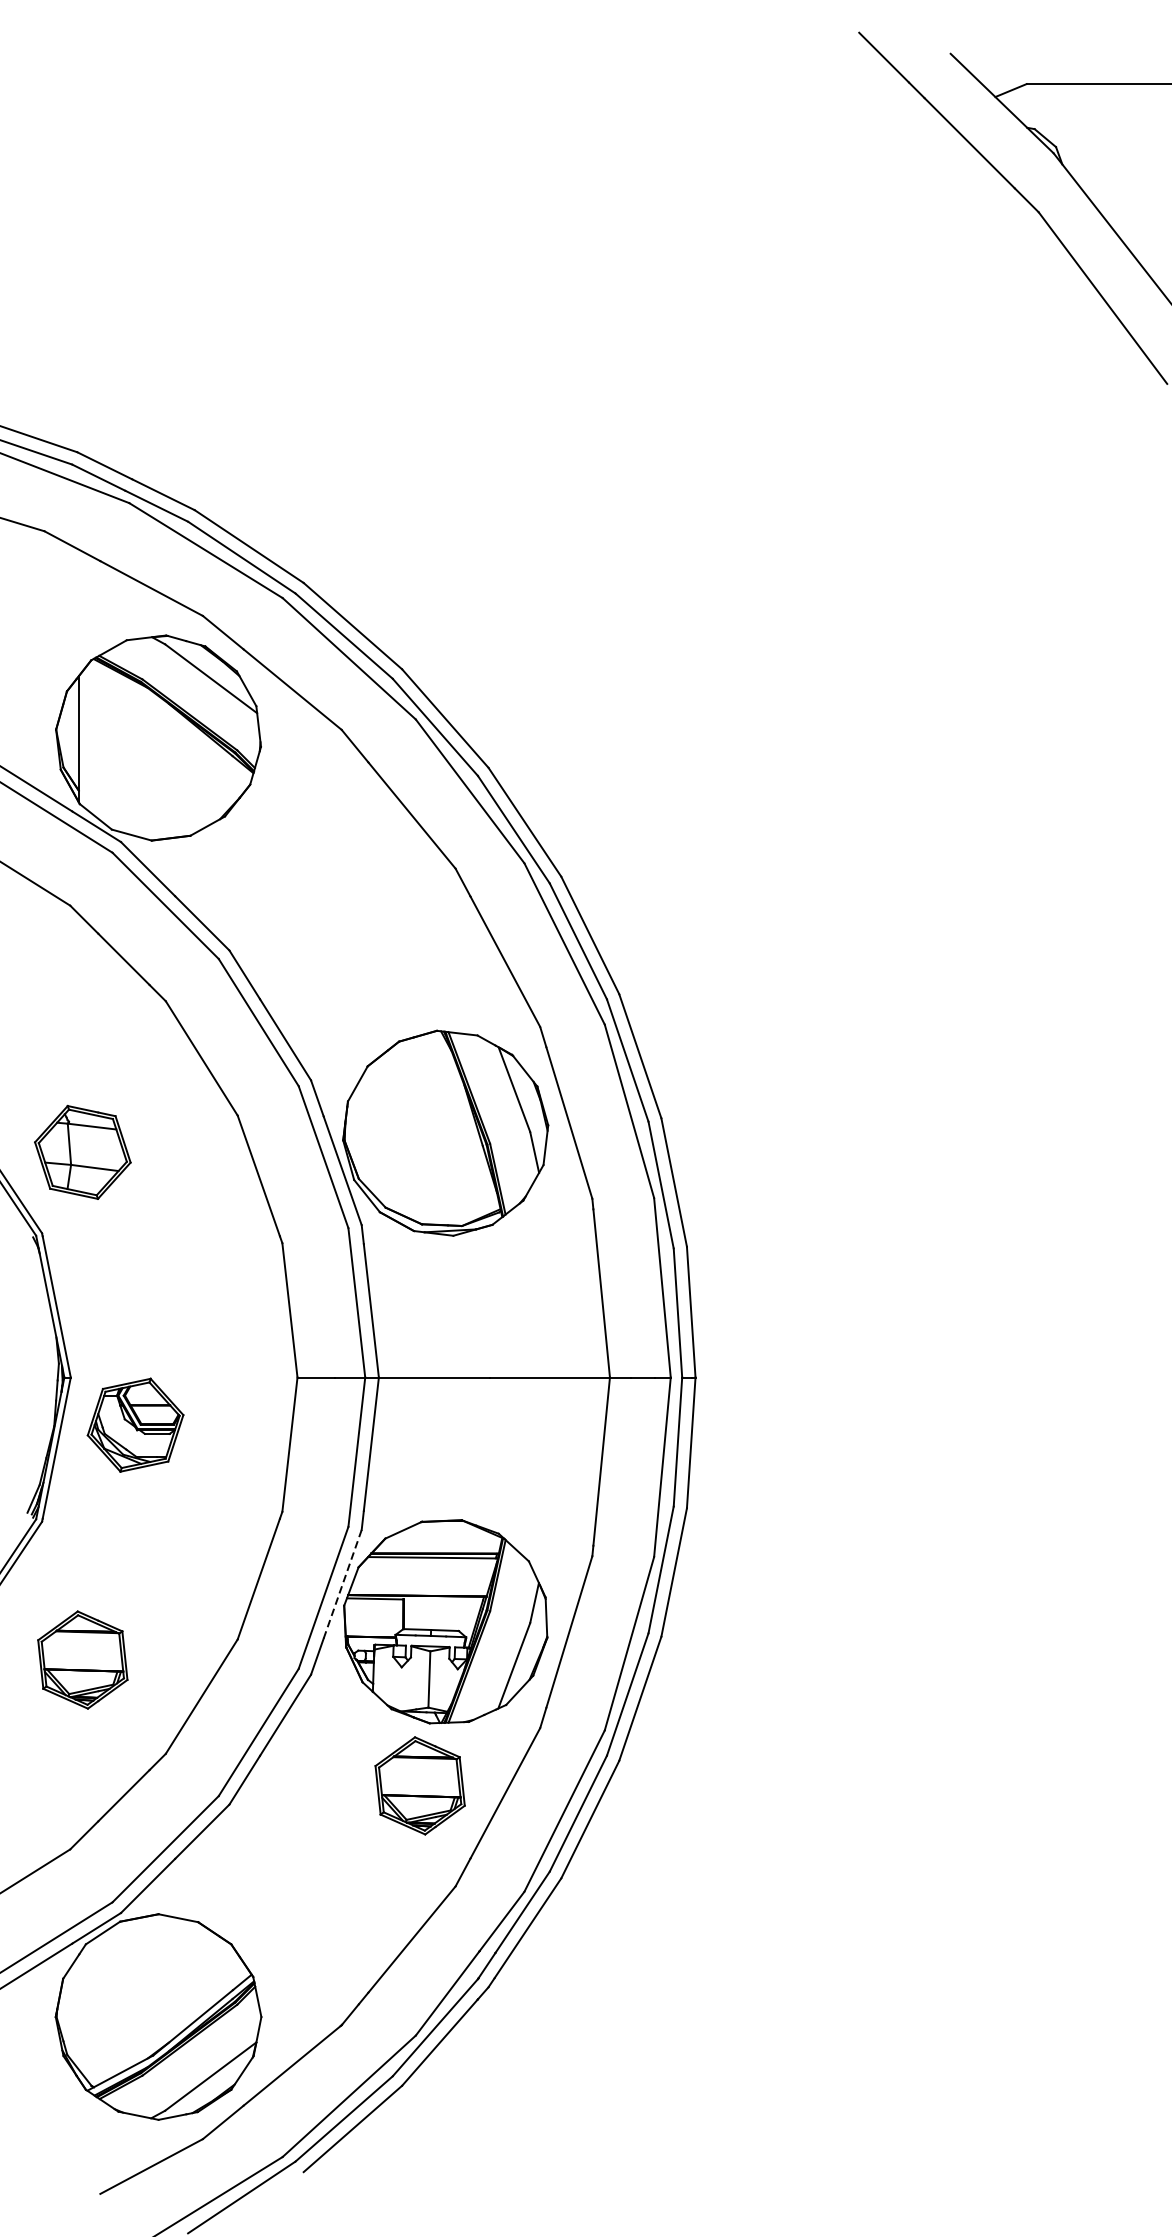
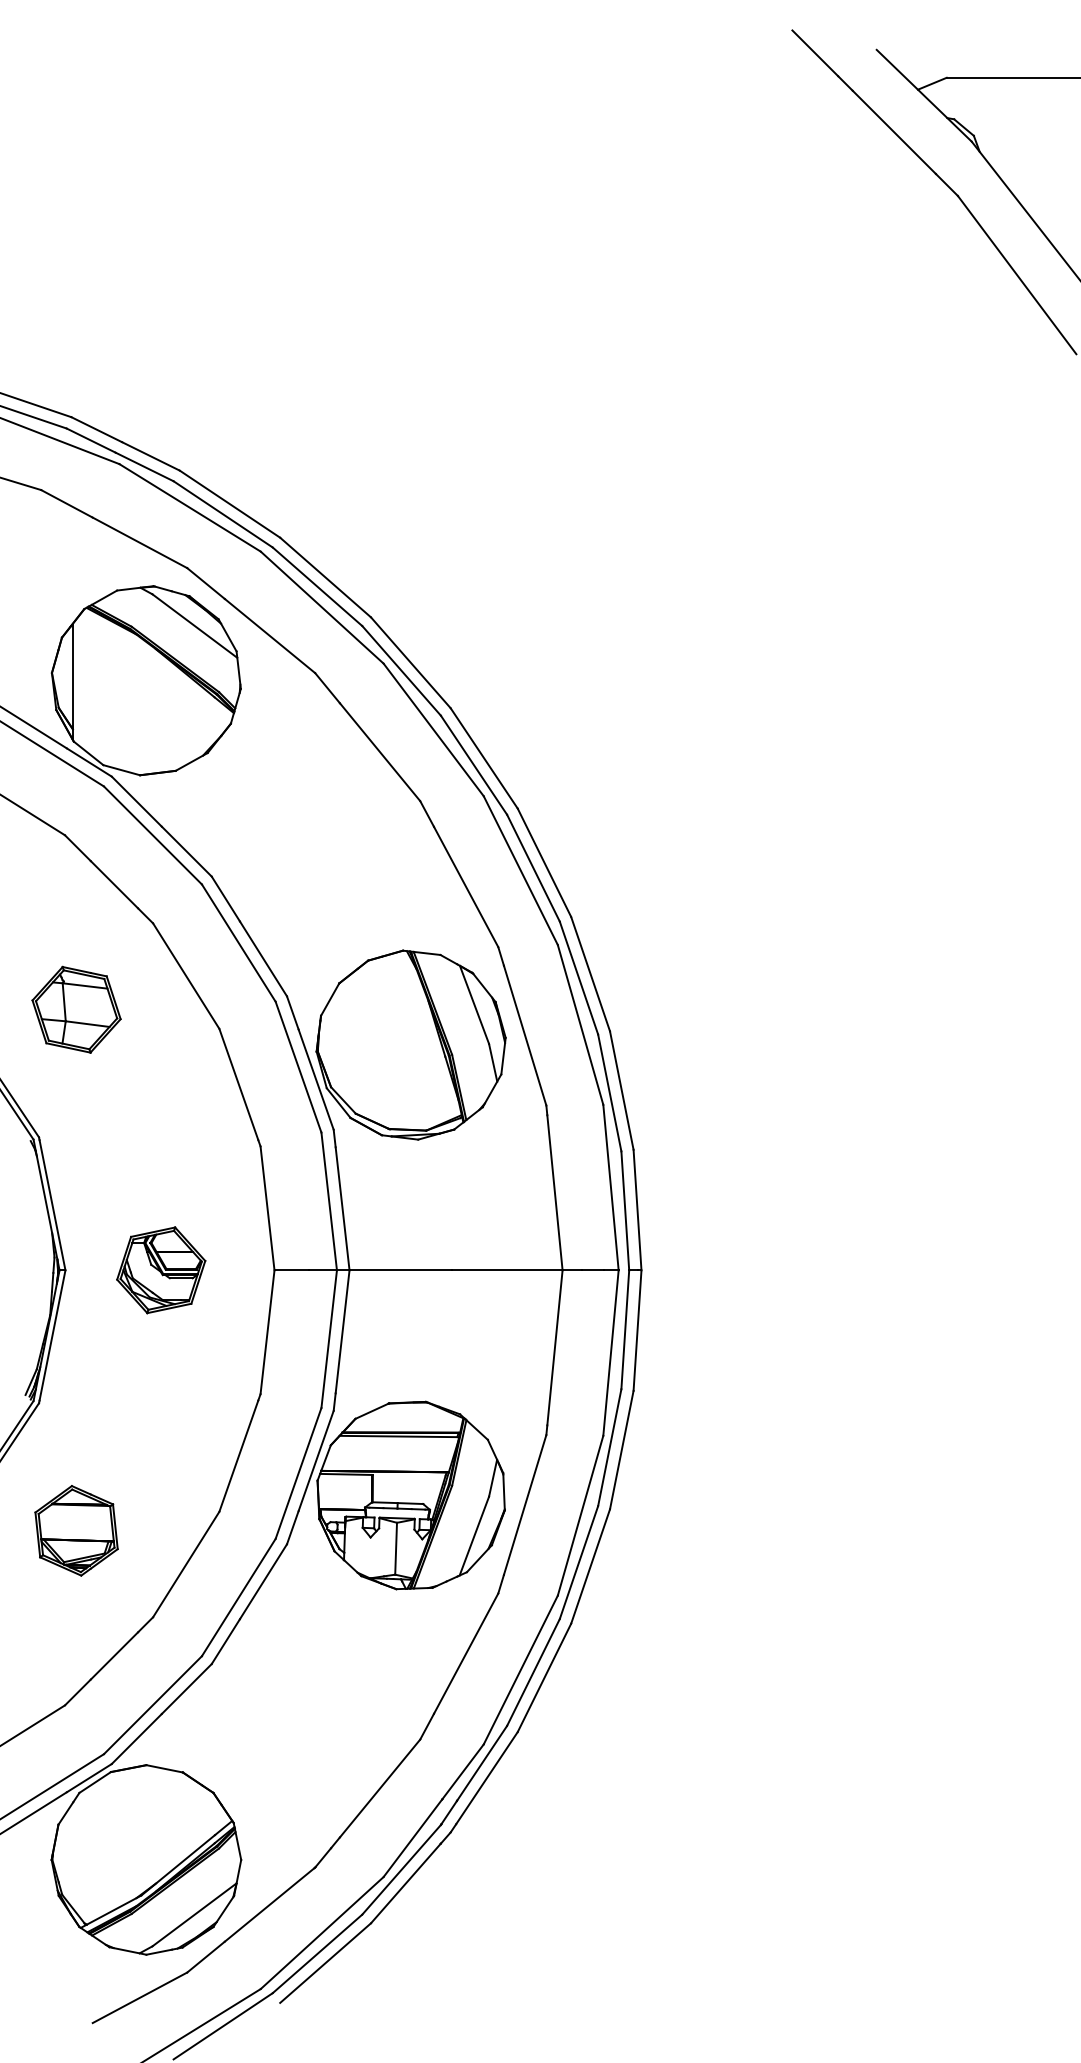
part: (82, 1152) -> (76, 1009), moved
part: (135, 1425) -> (161, 1270), moved
line: (343, 1584) -> (316, 1461), dashed -> solid
part: (420, 1785) -> (387, 1646), removed

